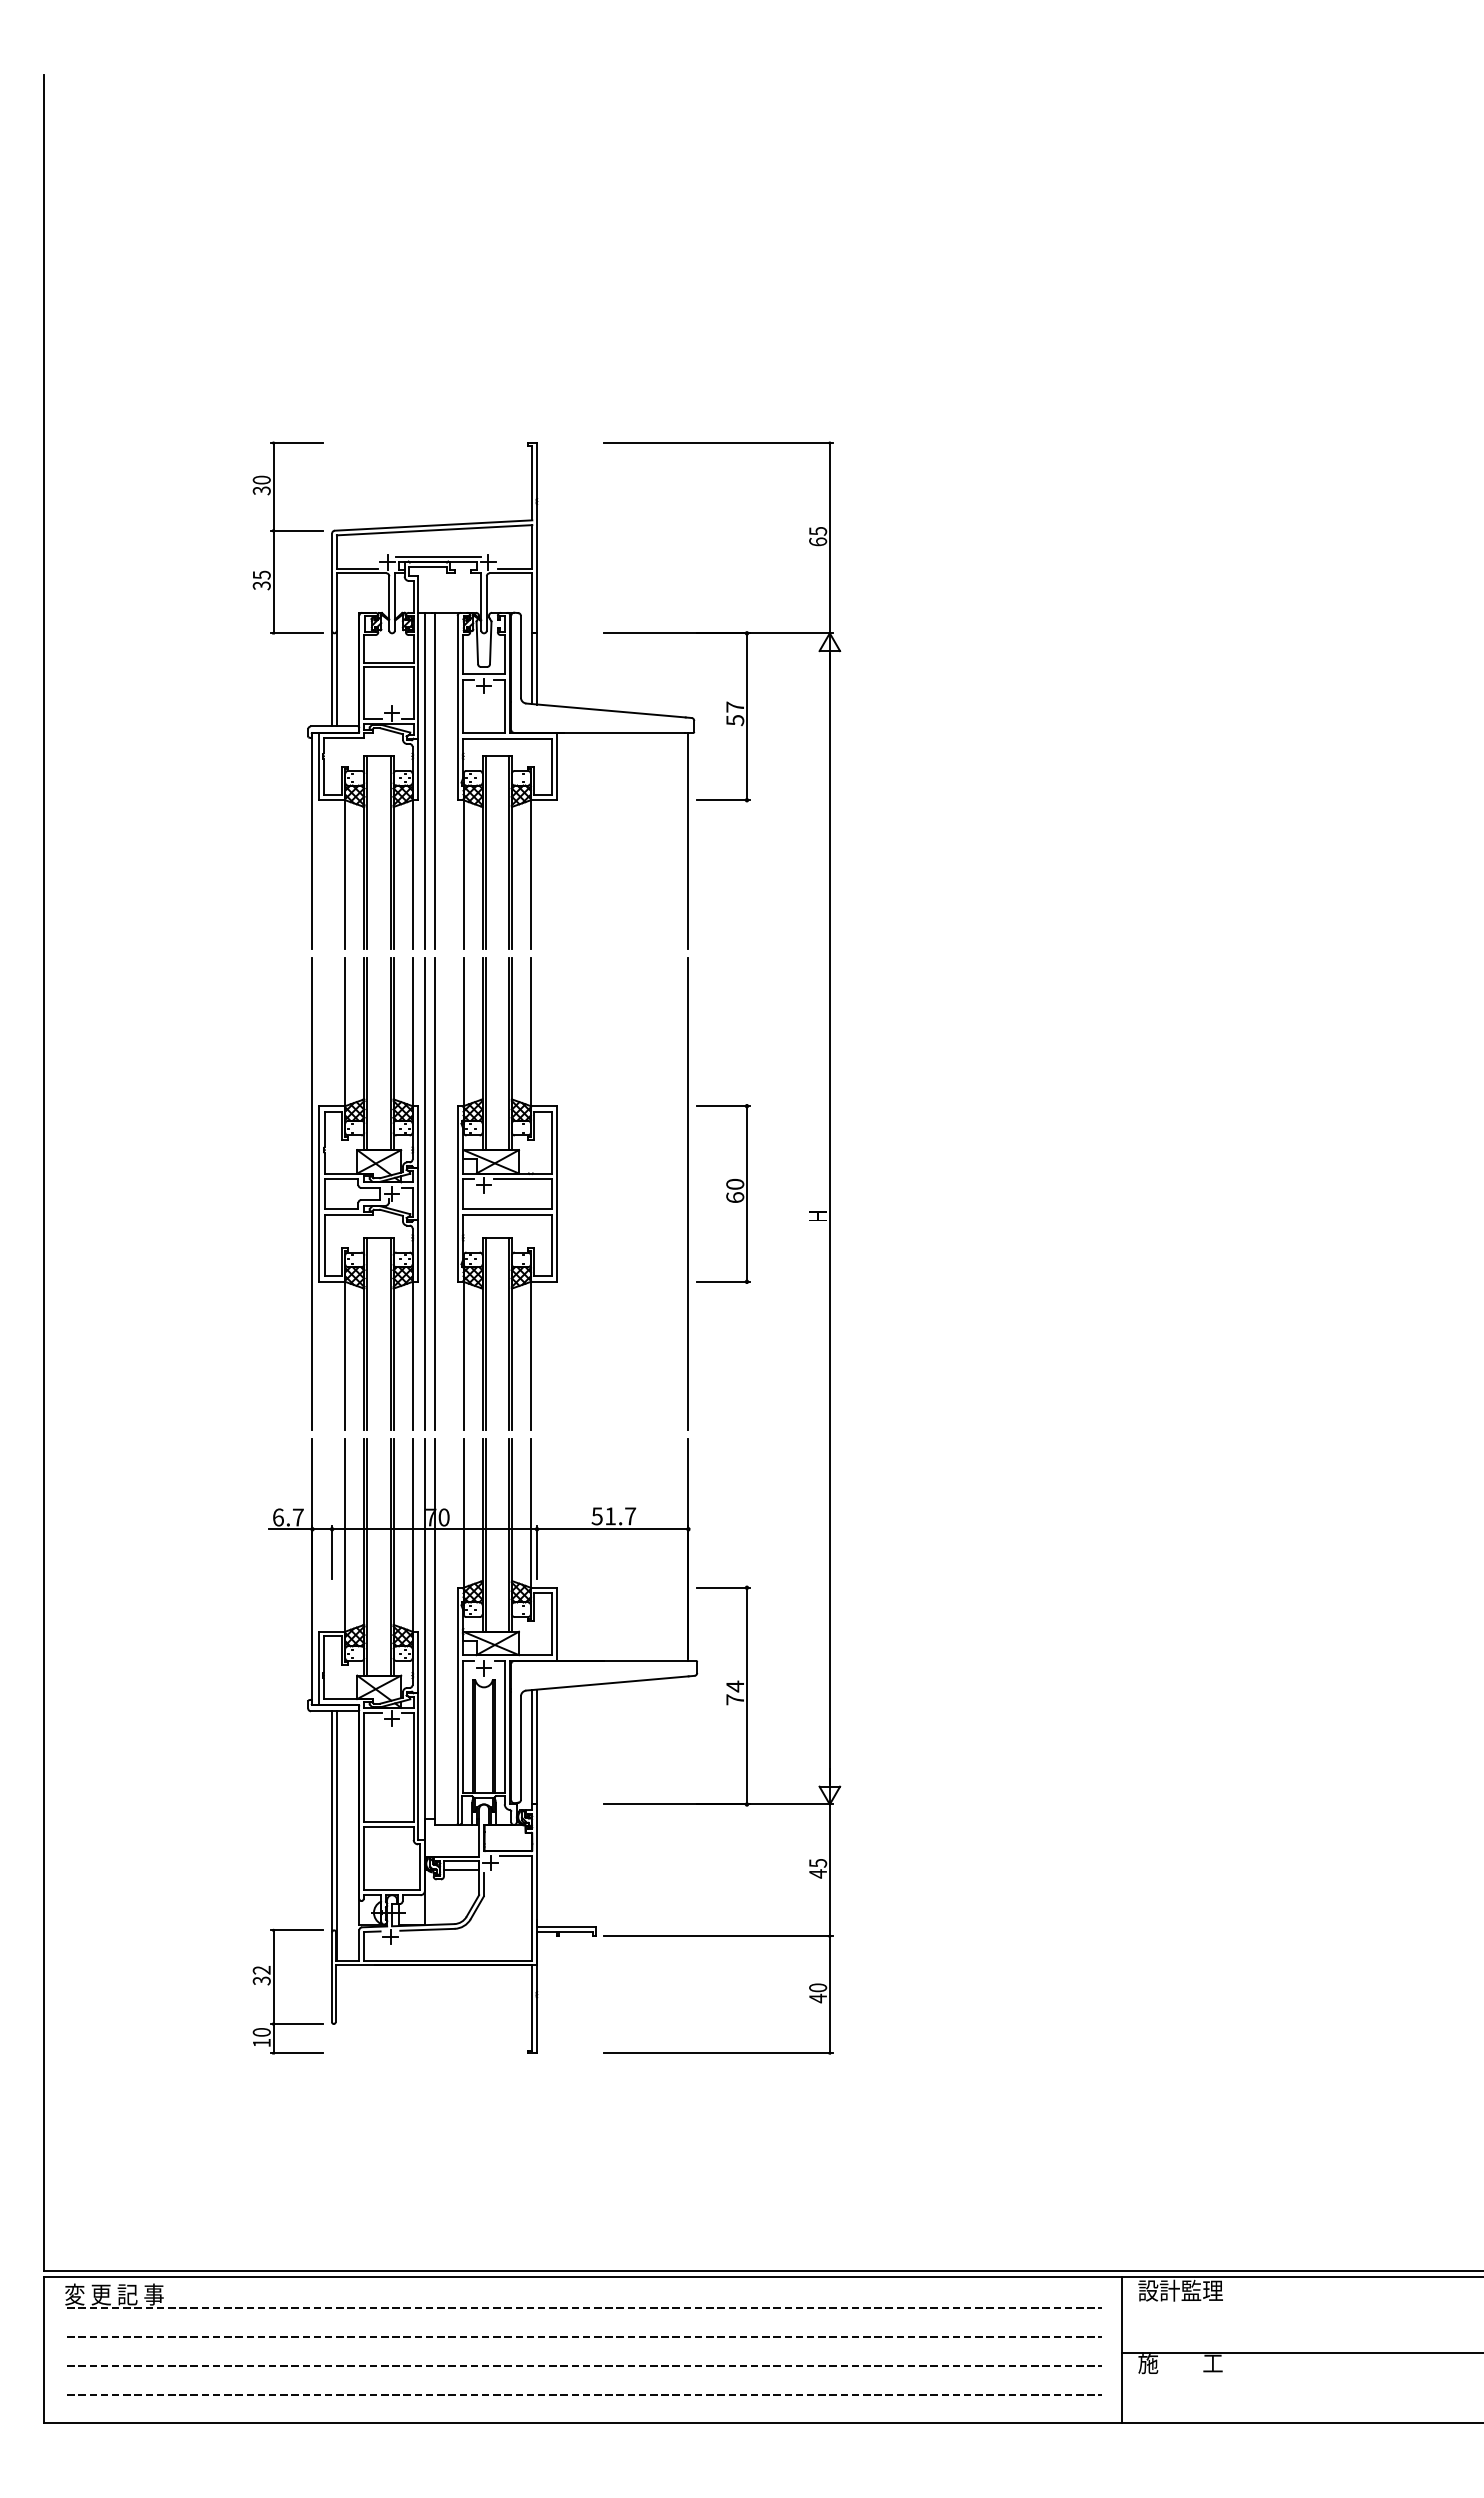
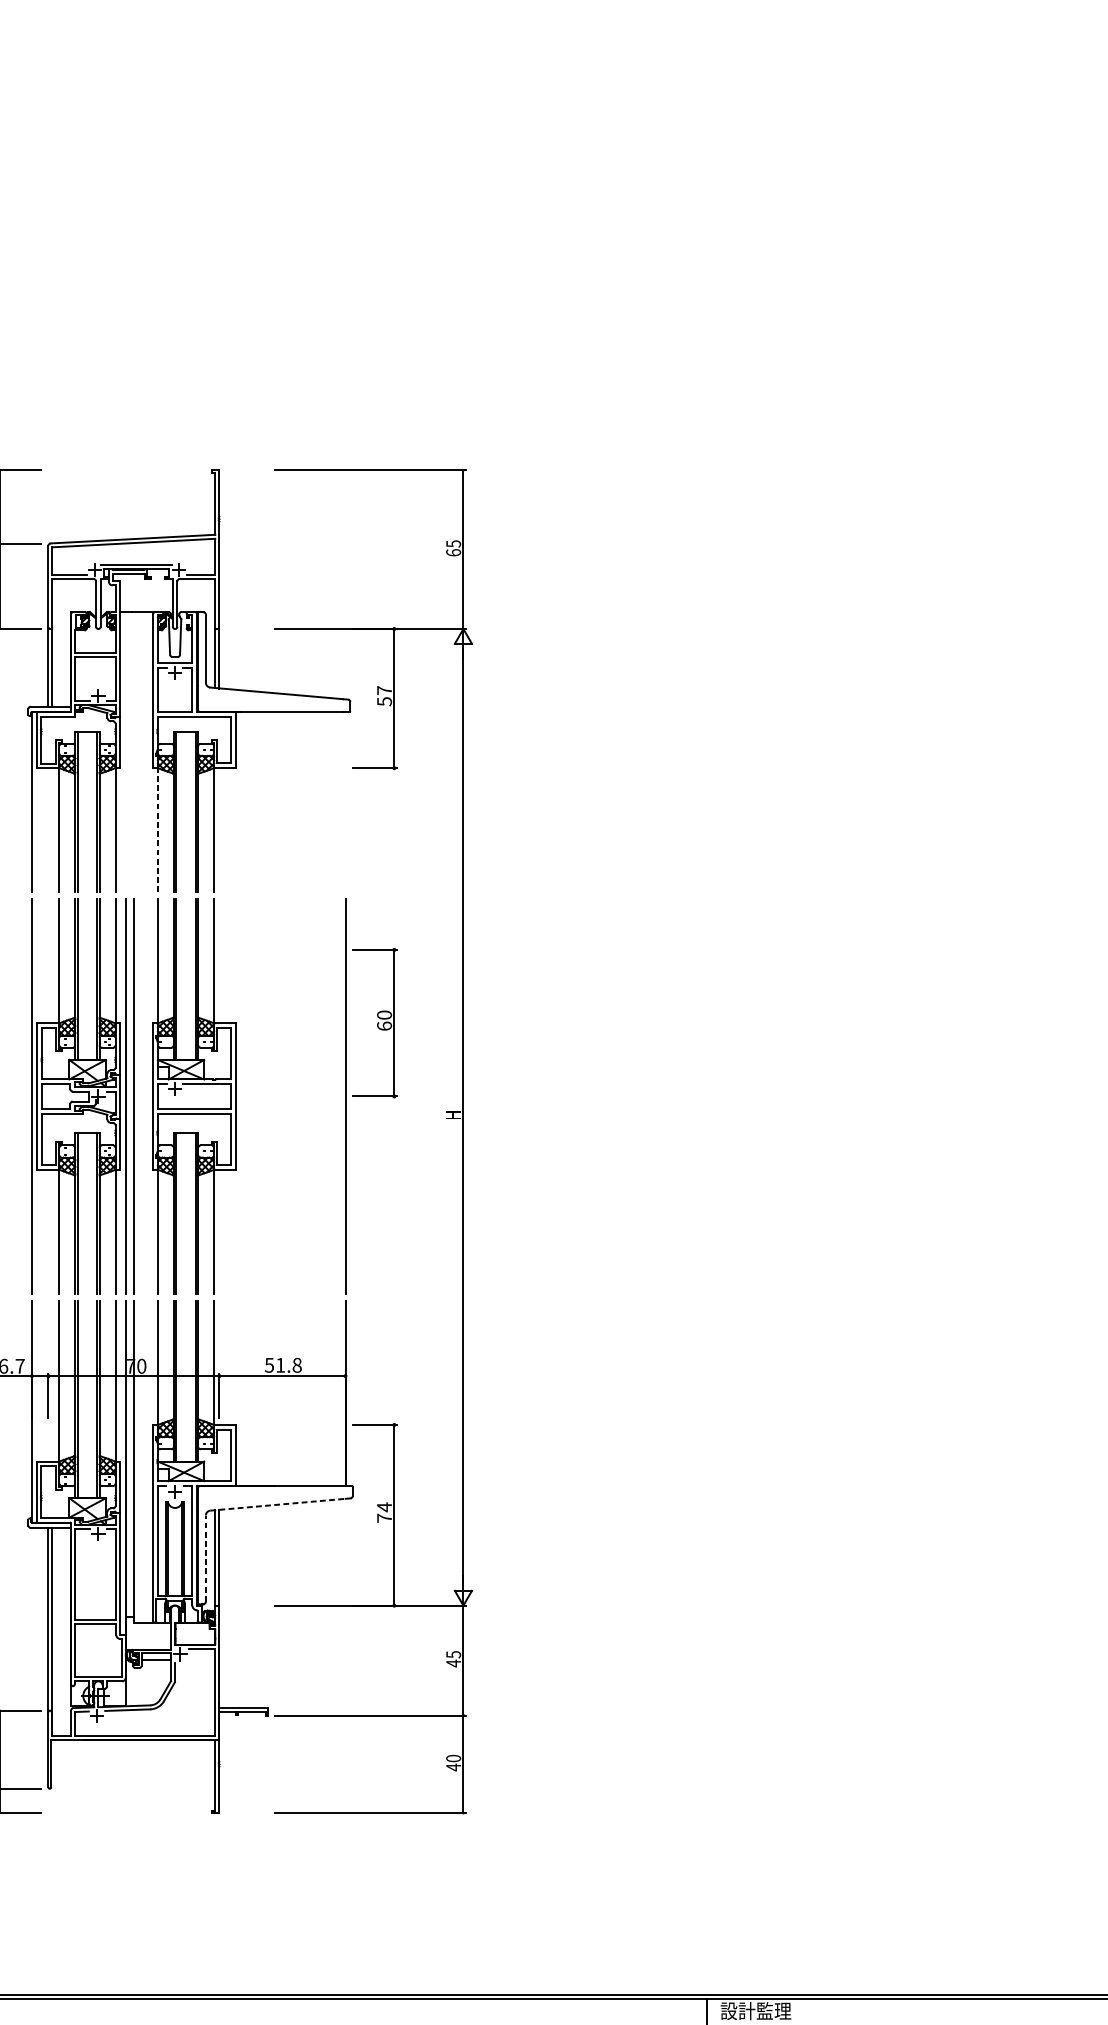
line: (424, 780) -> (125, 751), removed
line: (435, 780) -> (134, 751), removed
line: (688, 840) -> (345, 801), removed
line: (463, 874) -> (157, 830), solid -> dashed
part: (723, 1193) -> (374, 1022), moved
text: (630, 1516) -> (297, 1365), 51.7 -> 51.8
line: (607, 1683) -> (278, 1504), solid -> dashed
line: (520, 1748) -> (205, 1558), solid -> dashed

